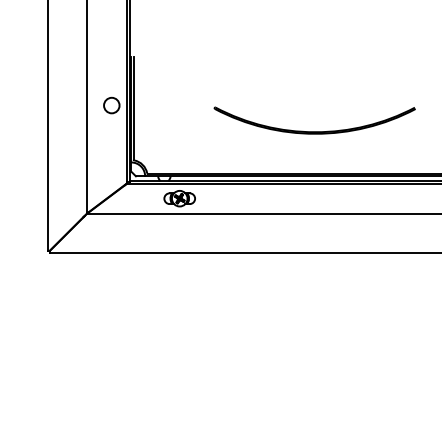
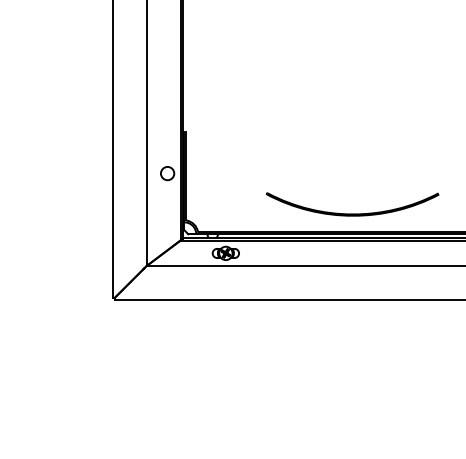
part: (314, 131) -> (352, 213), moved

